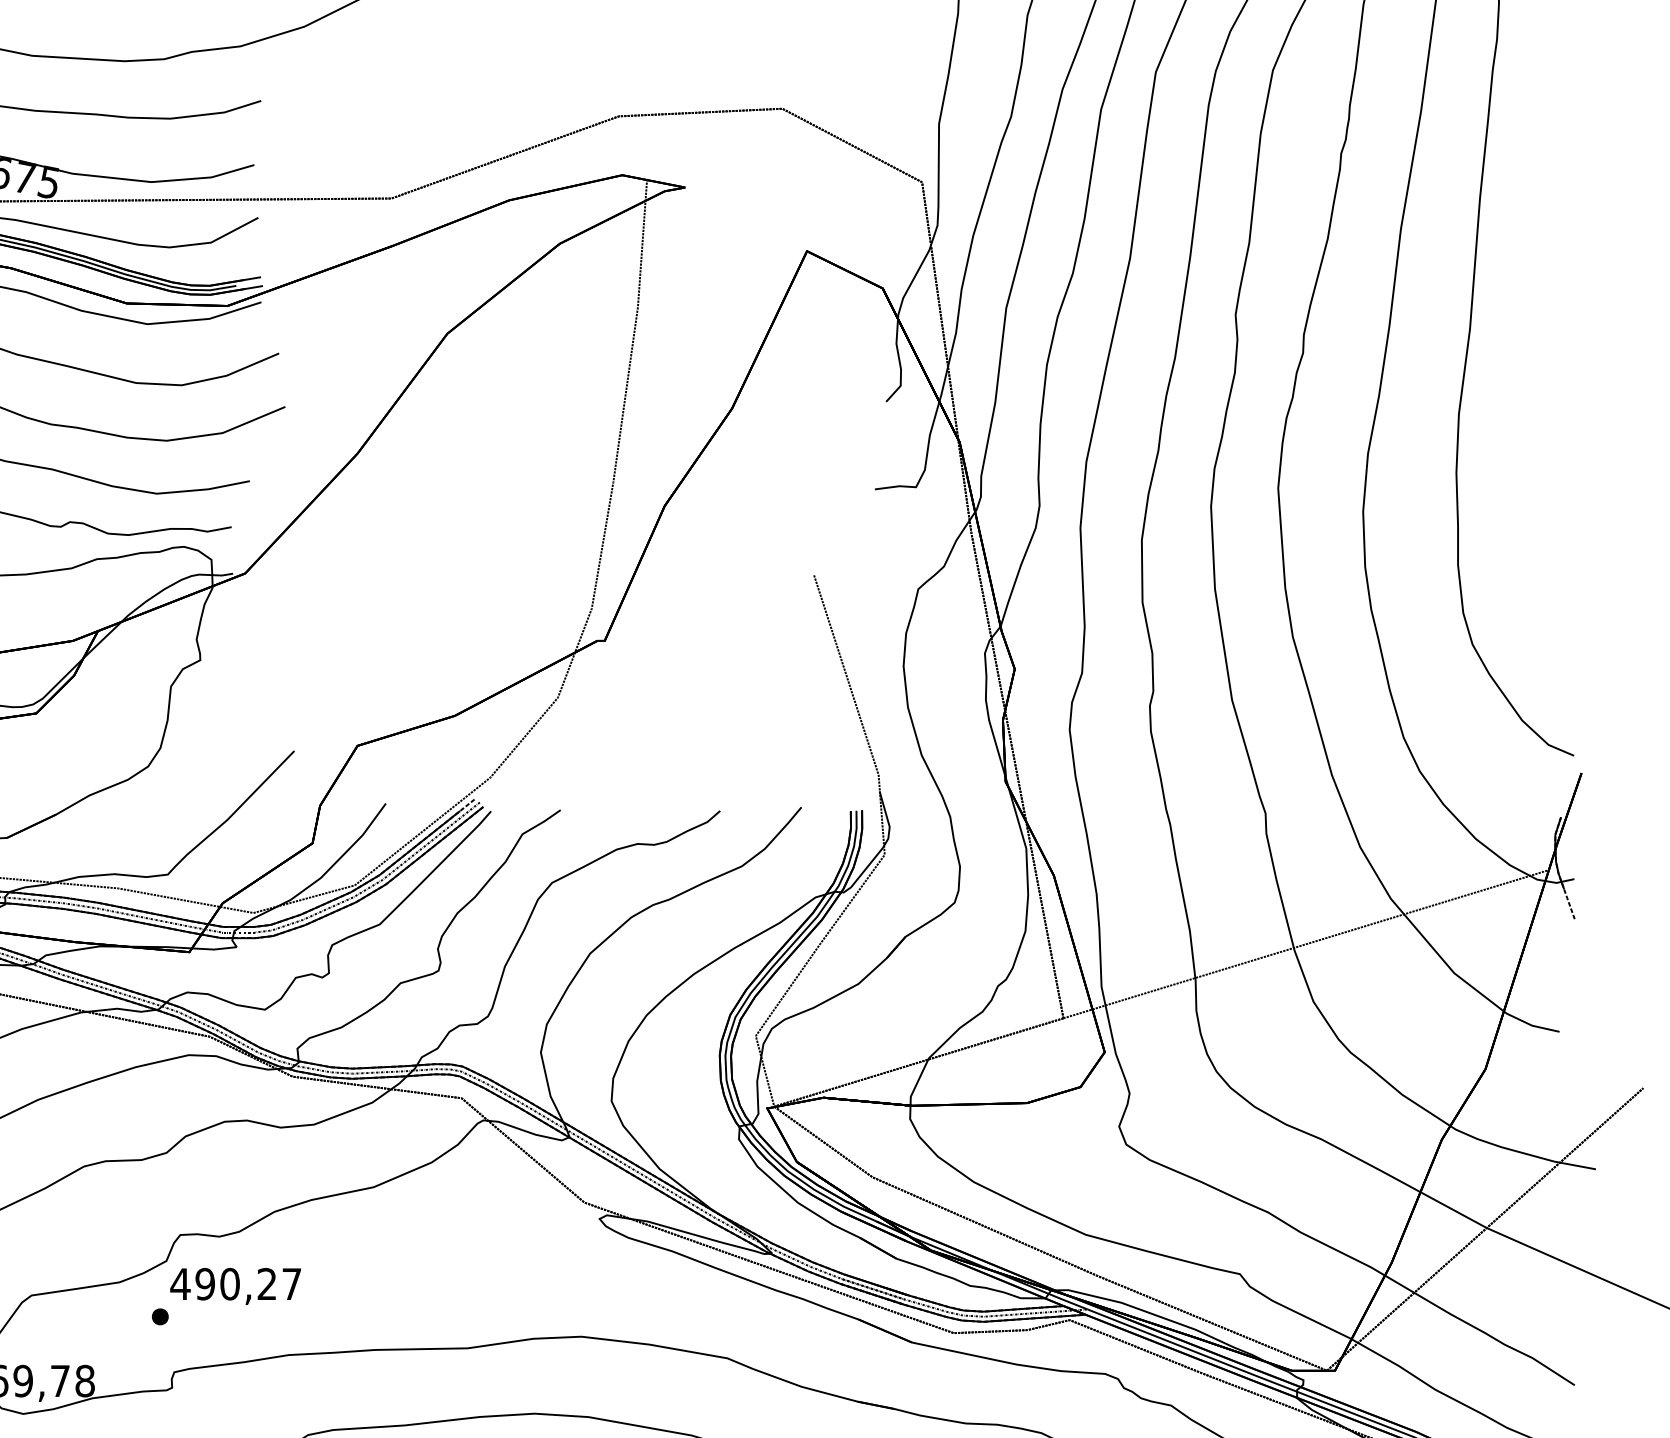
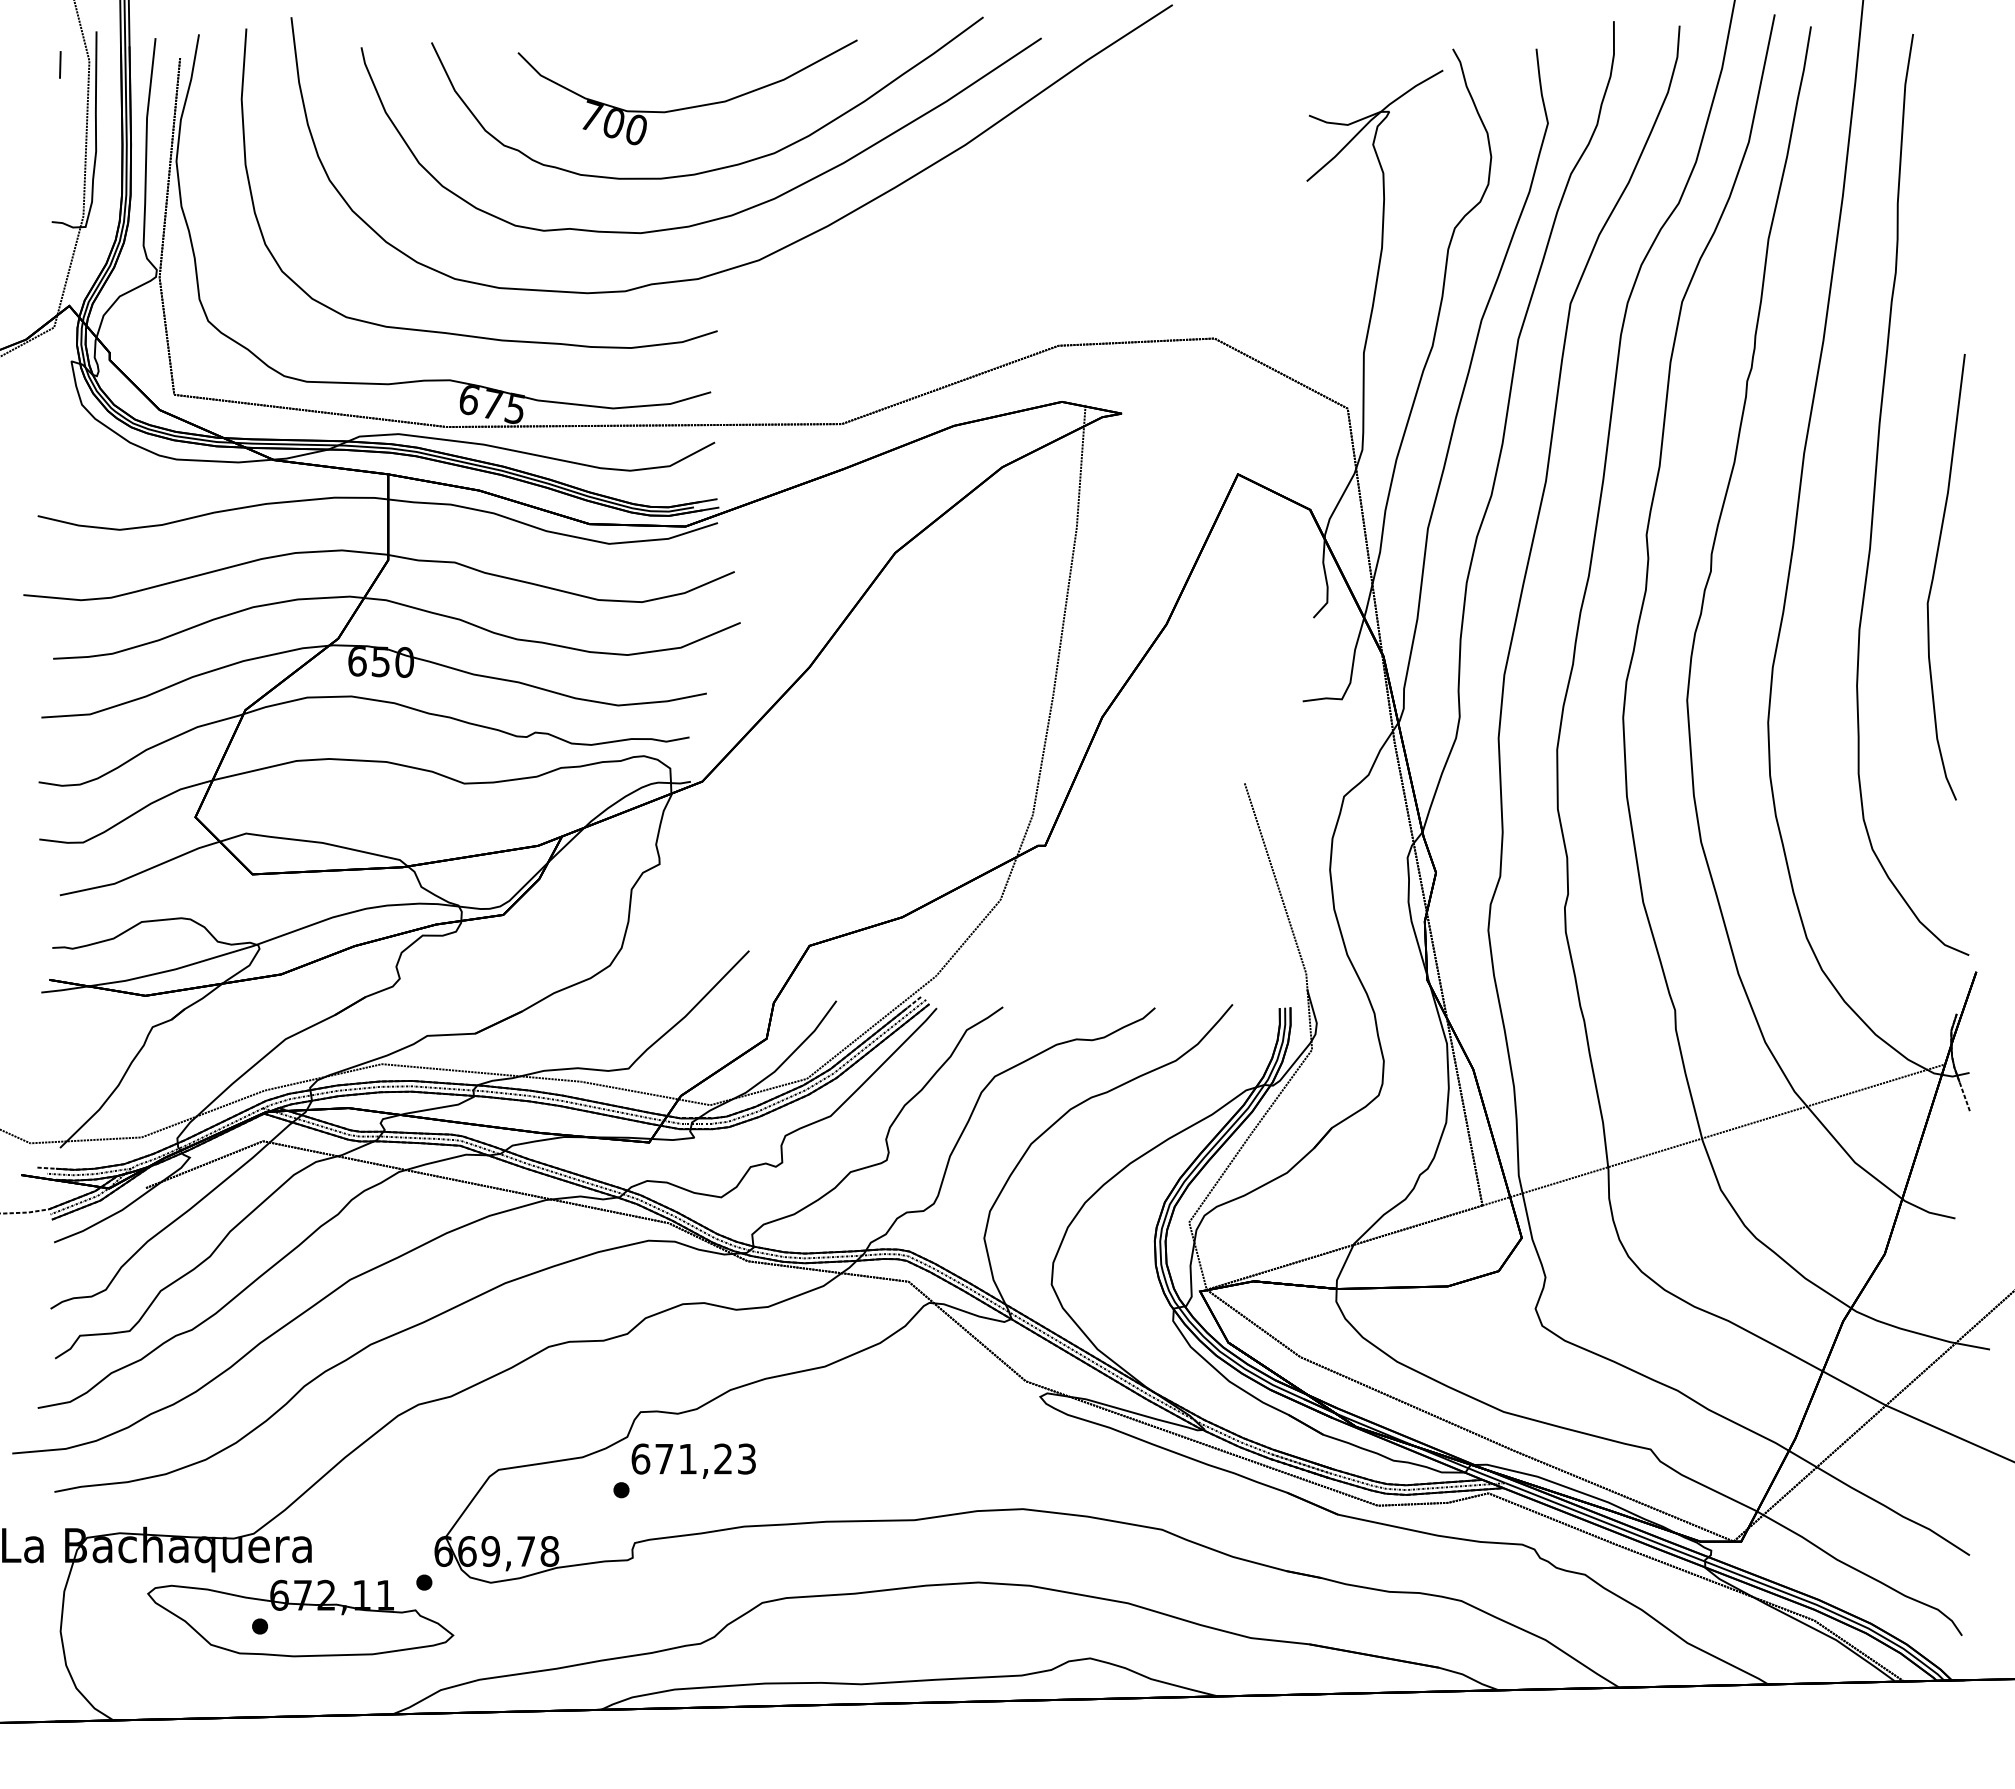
curve: (1537, 358) -> (1934, 576), added
text: (234, 1283) -> (692, 1458), 490,27 -> 671,23

